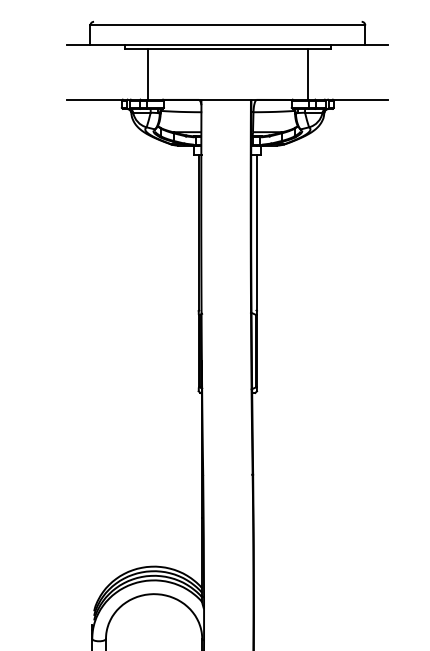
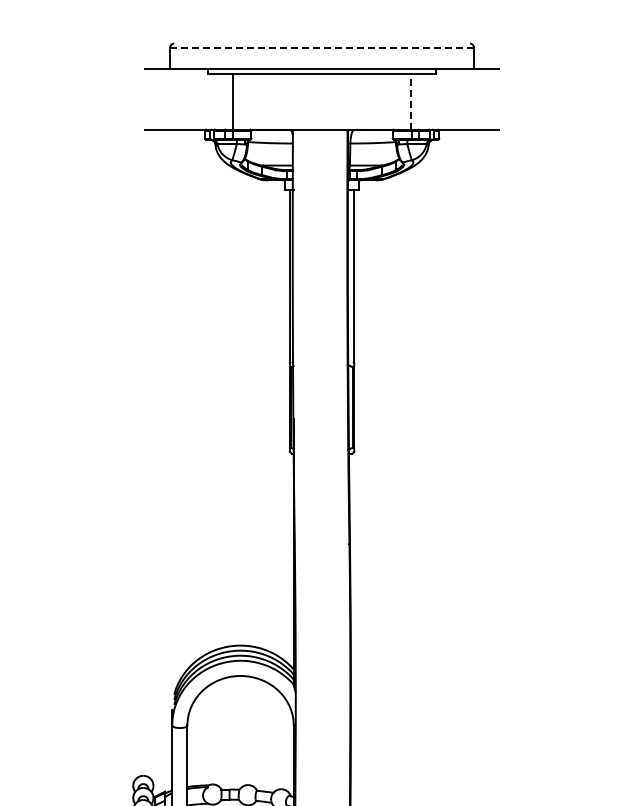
line: (228, 25) -> (322, 47), solid -> dashed
line: (307, 74) -> (410, 101), solid -> dashed

